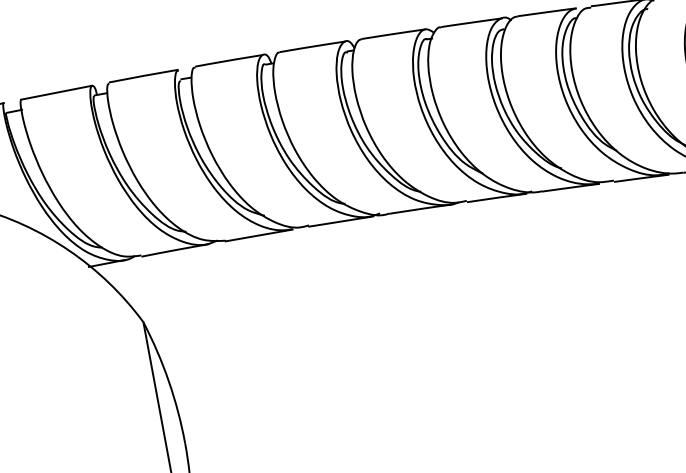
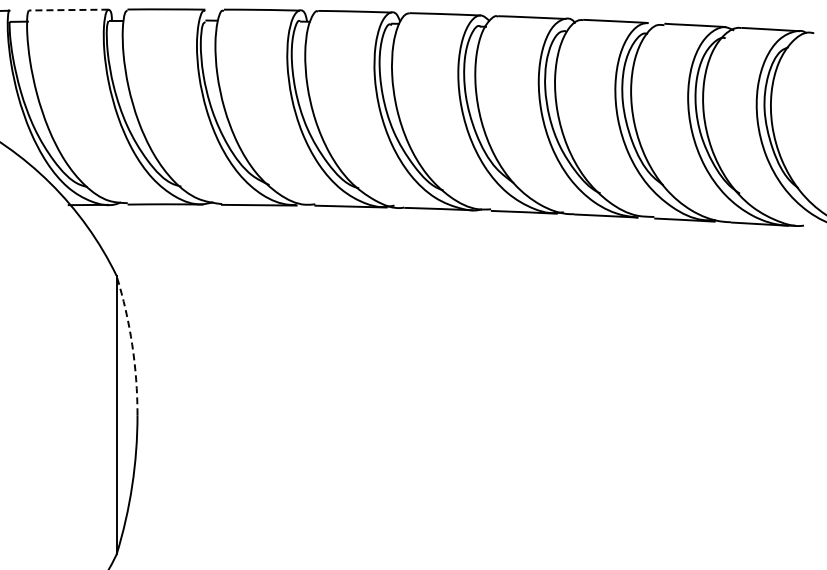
line: (56, 93) -> (68, 10), solid -> dashed
arc: (168, 380) -> (132, 344), solid -> dashed

